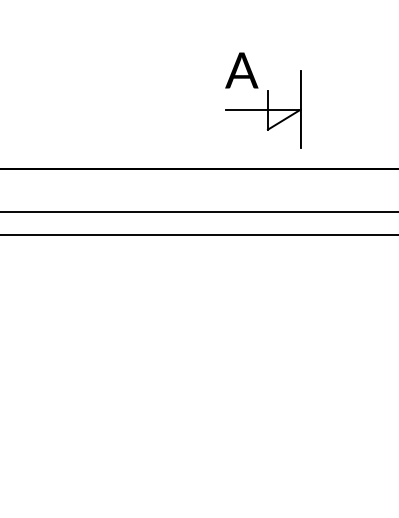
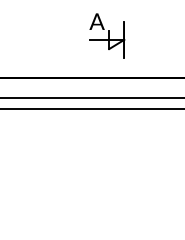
part: (264, 100) -> (107, 35), moved

